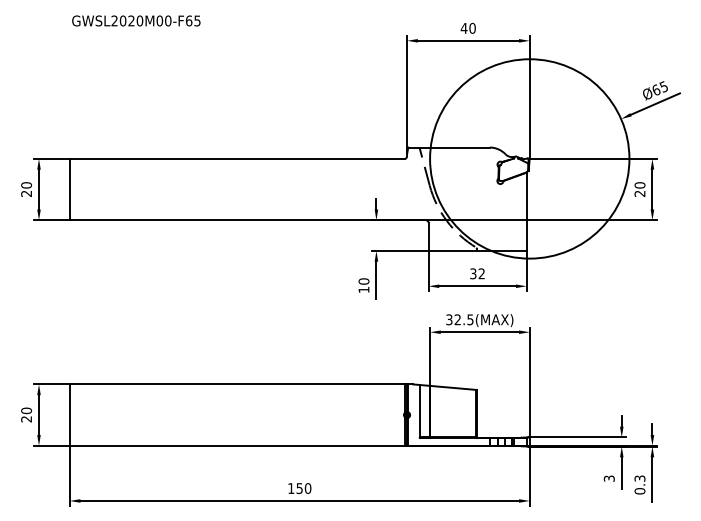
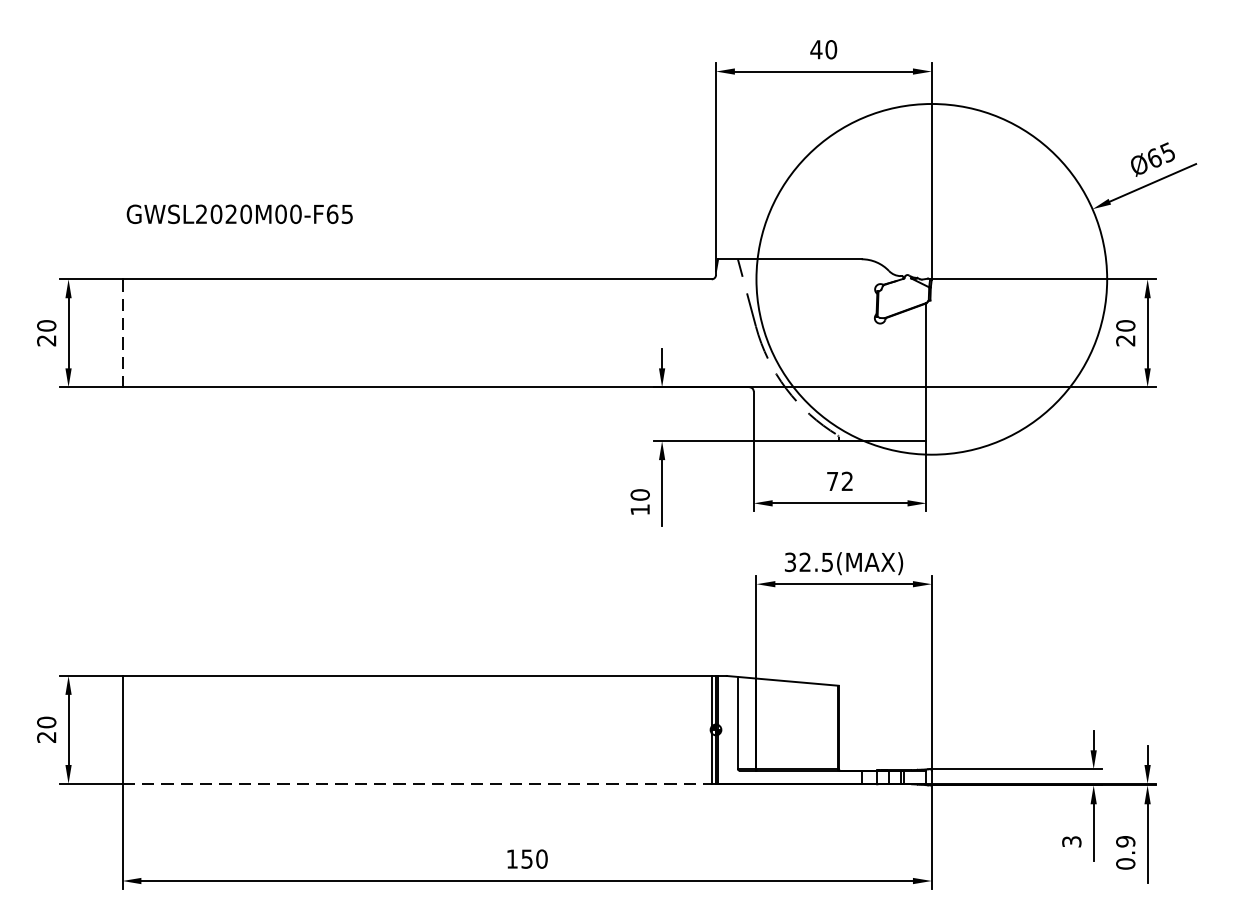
text: (136, 20) -> (240, 213), moved
line: (69, 189) -> (122, 333), solid -> dashed
text: (473, 273) -> (832, 480), 32 -> 72
line: (238, 445) -> (419, 783), solid -> dashed
text: (639, 478) -> (1124, 841), 0.3 -> 0.9

